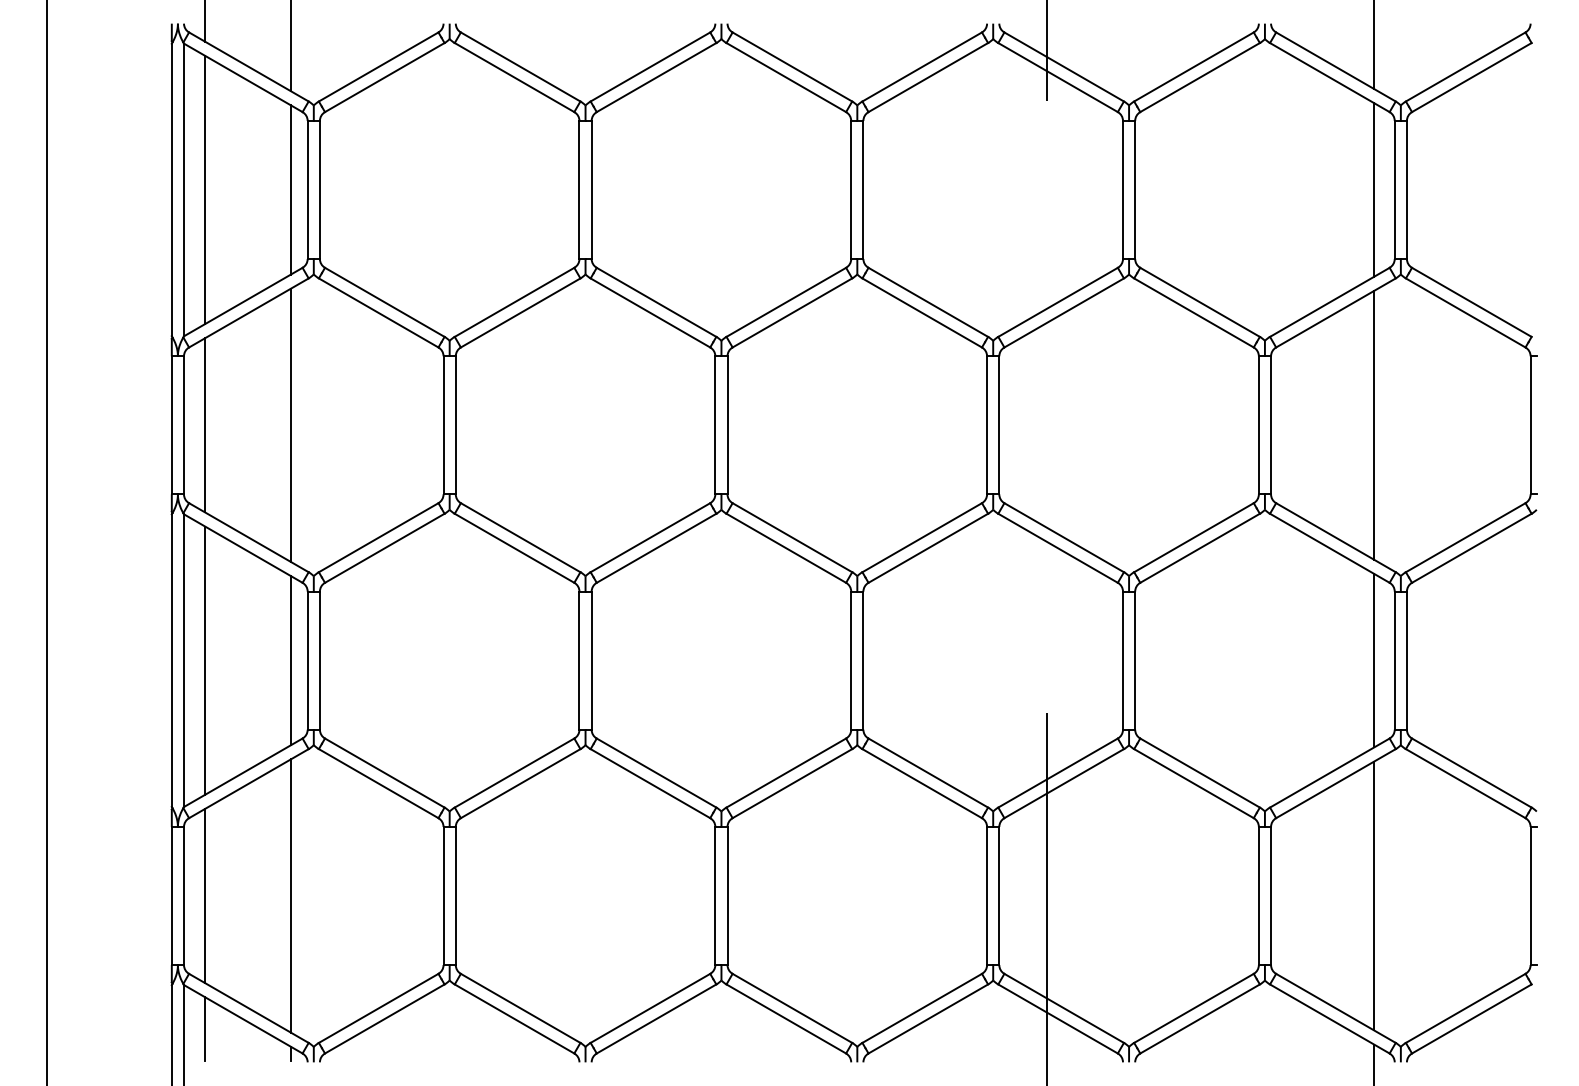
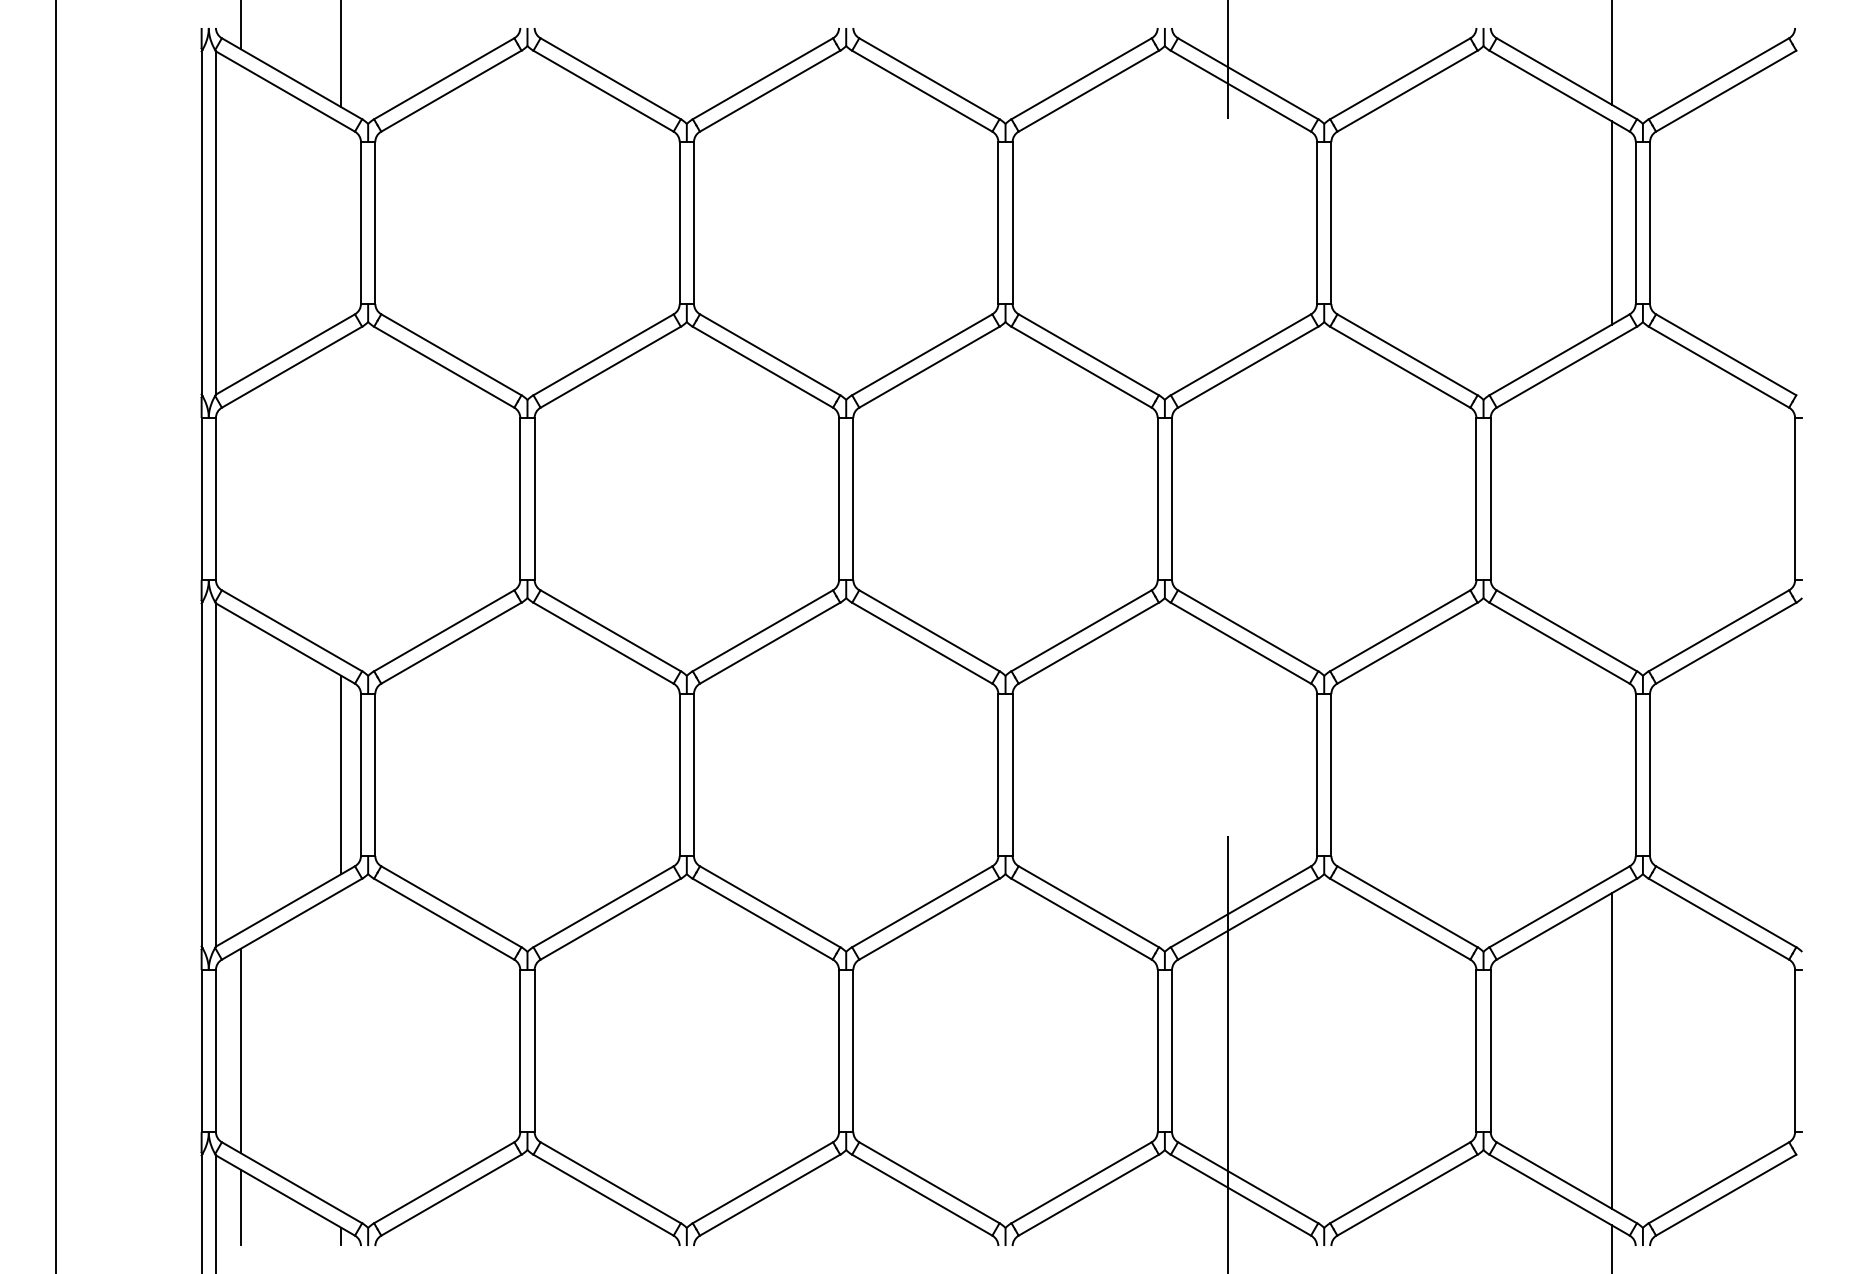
line: (205, 189) -> (241, 222), removed
line: (290, 189) -> (340, 222), removed
line: (290, 424) -> (340, 498), removed
line: (1374, 424) -> (1612, 498), removed
line: (205, 425) -> (241, 499), removed
line: (205, 660) -> (241, 774), removed
line: (1374, 660) -> (1612, 774), removed
line: (290, 895) -> (340, 1050), removed

